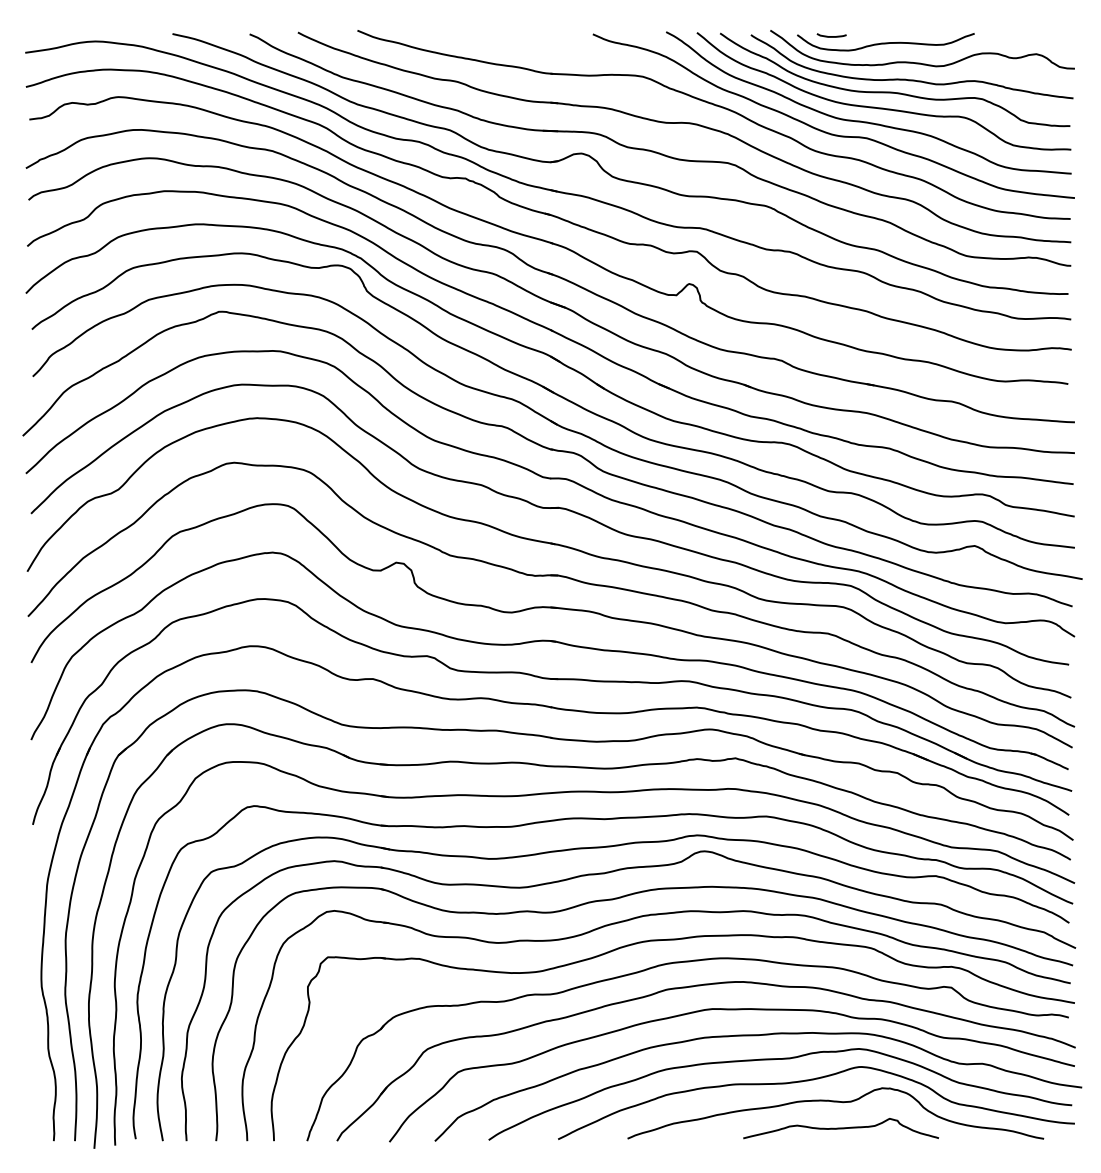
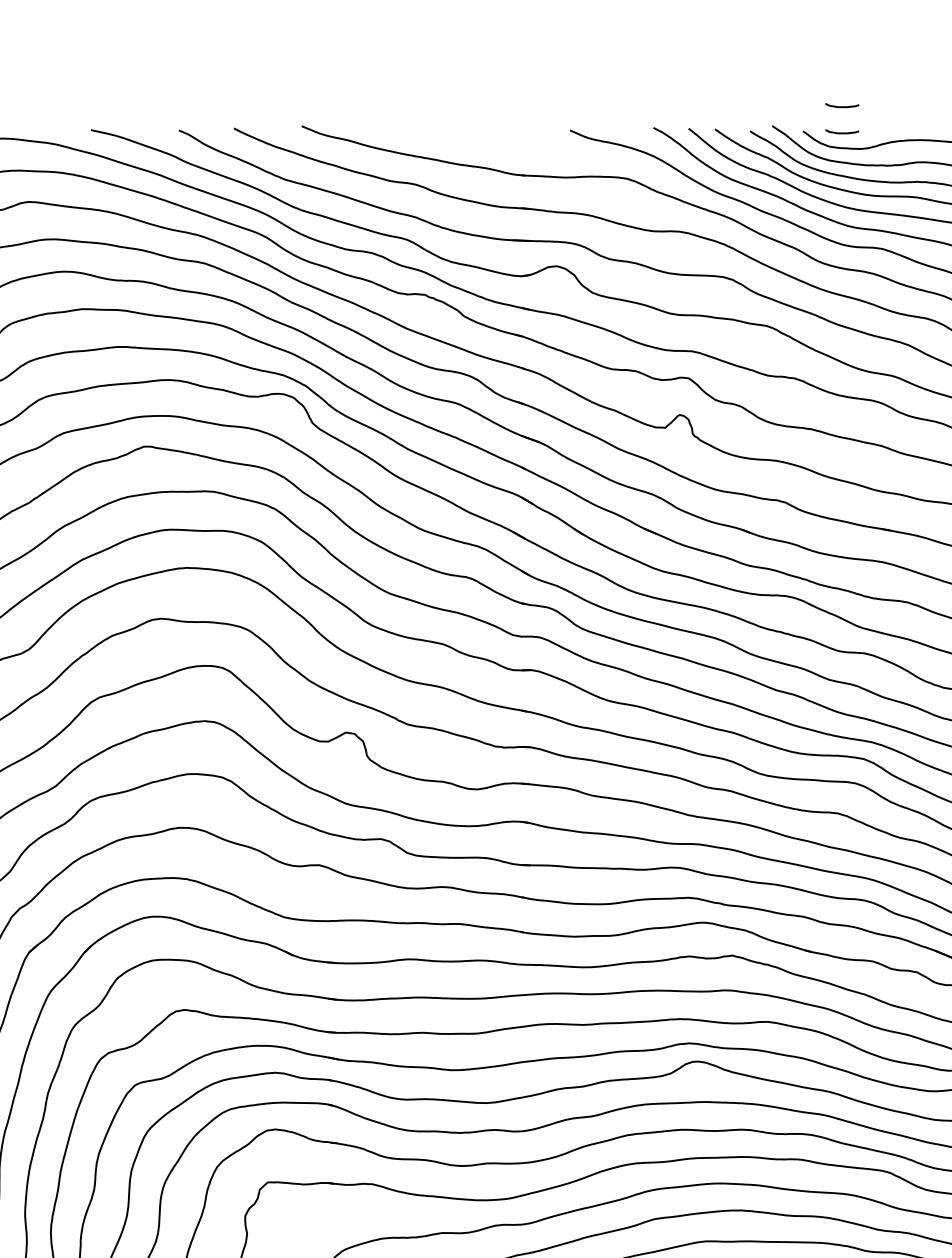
curve: (831, 13) -> (841, 106), added

